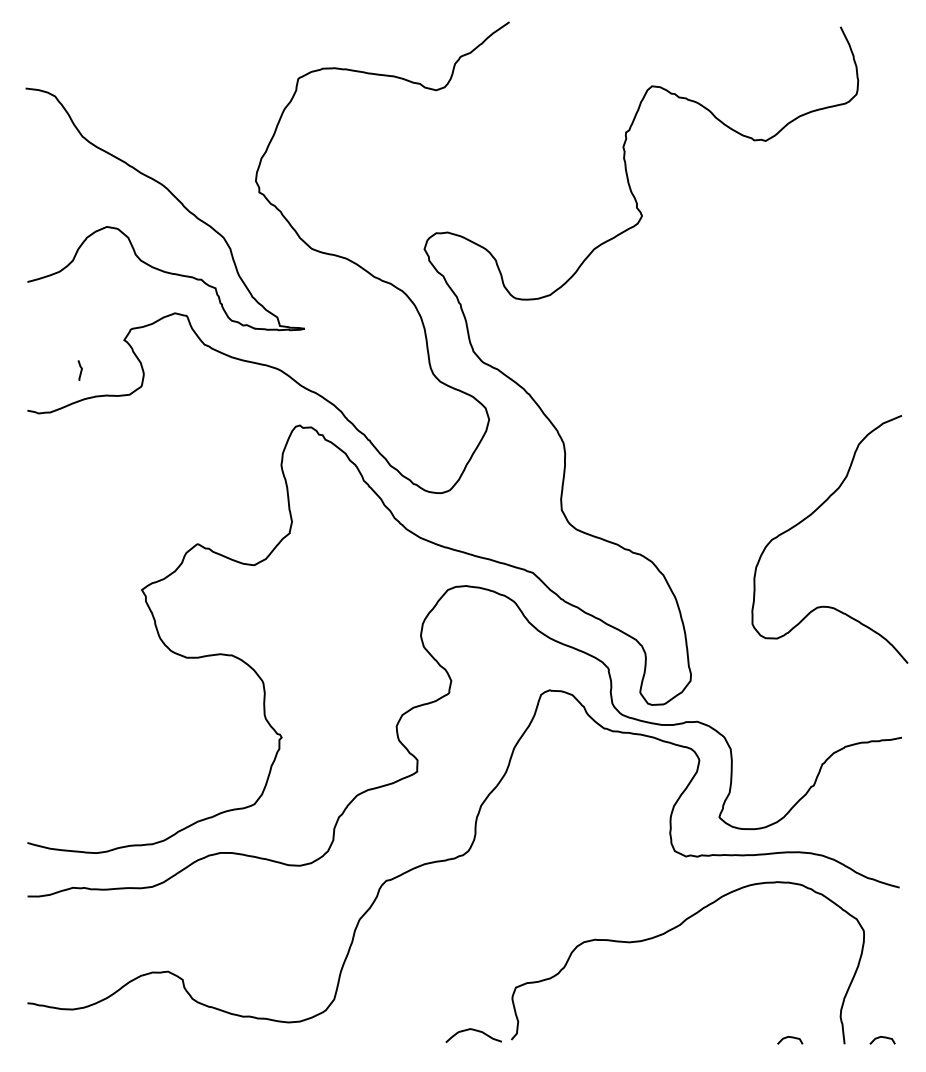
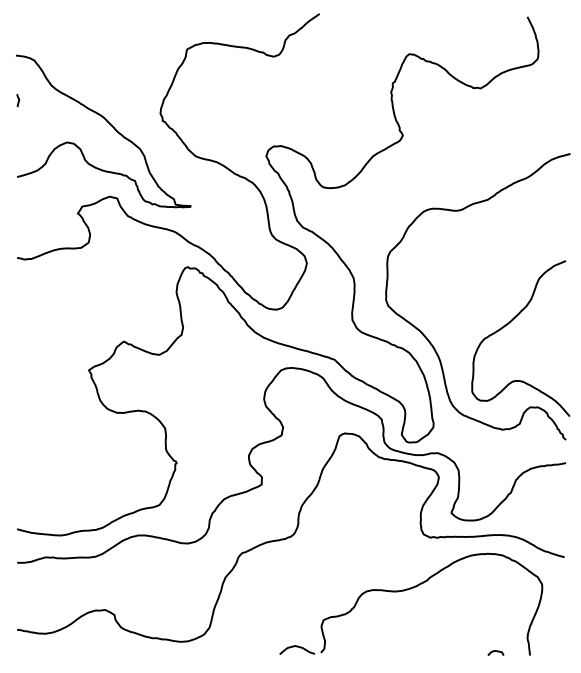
curve: (80, 370) -> (18, 100), moved
curve: (681, 537) -> (427, 337), added
curve: (881, 1037) -> (553, 651), removed

